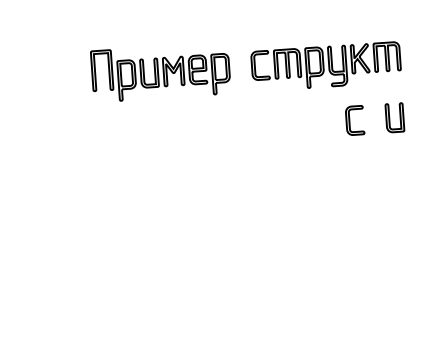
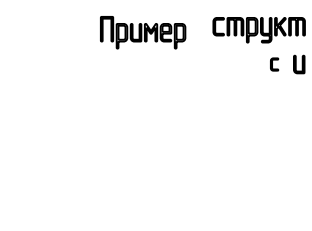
part: (161, 71) -> (143, 32), moved
part: (354, 120) -> (274, 64), size x0.7

